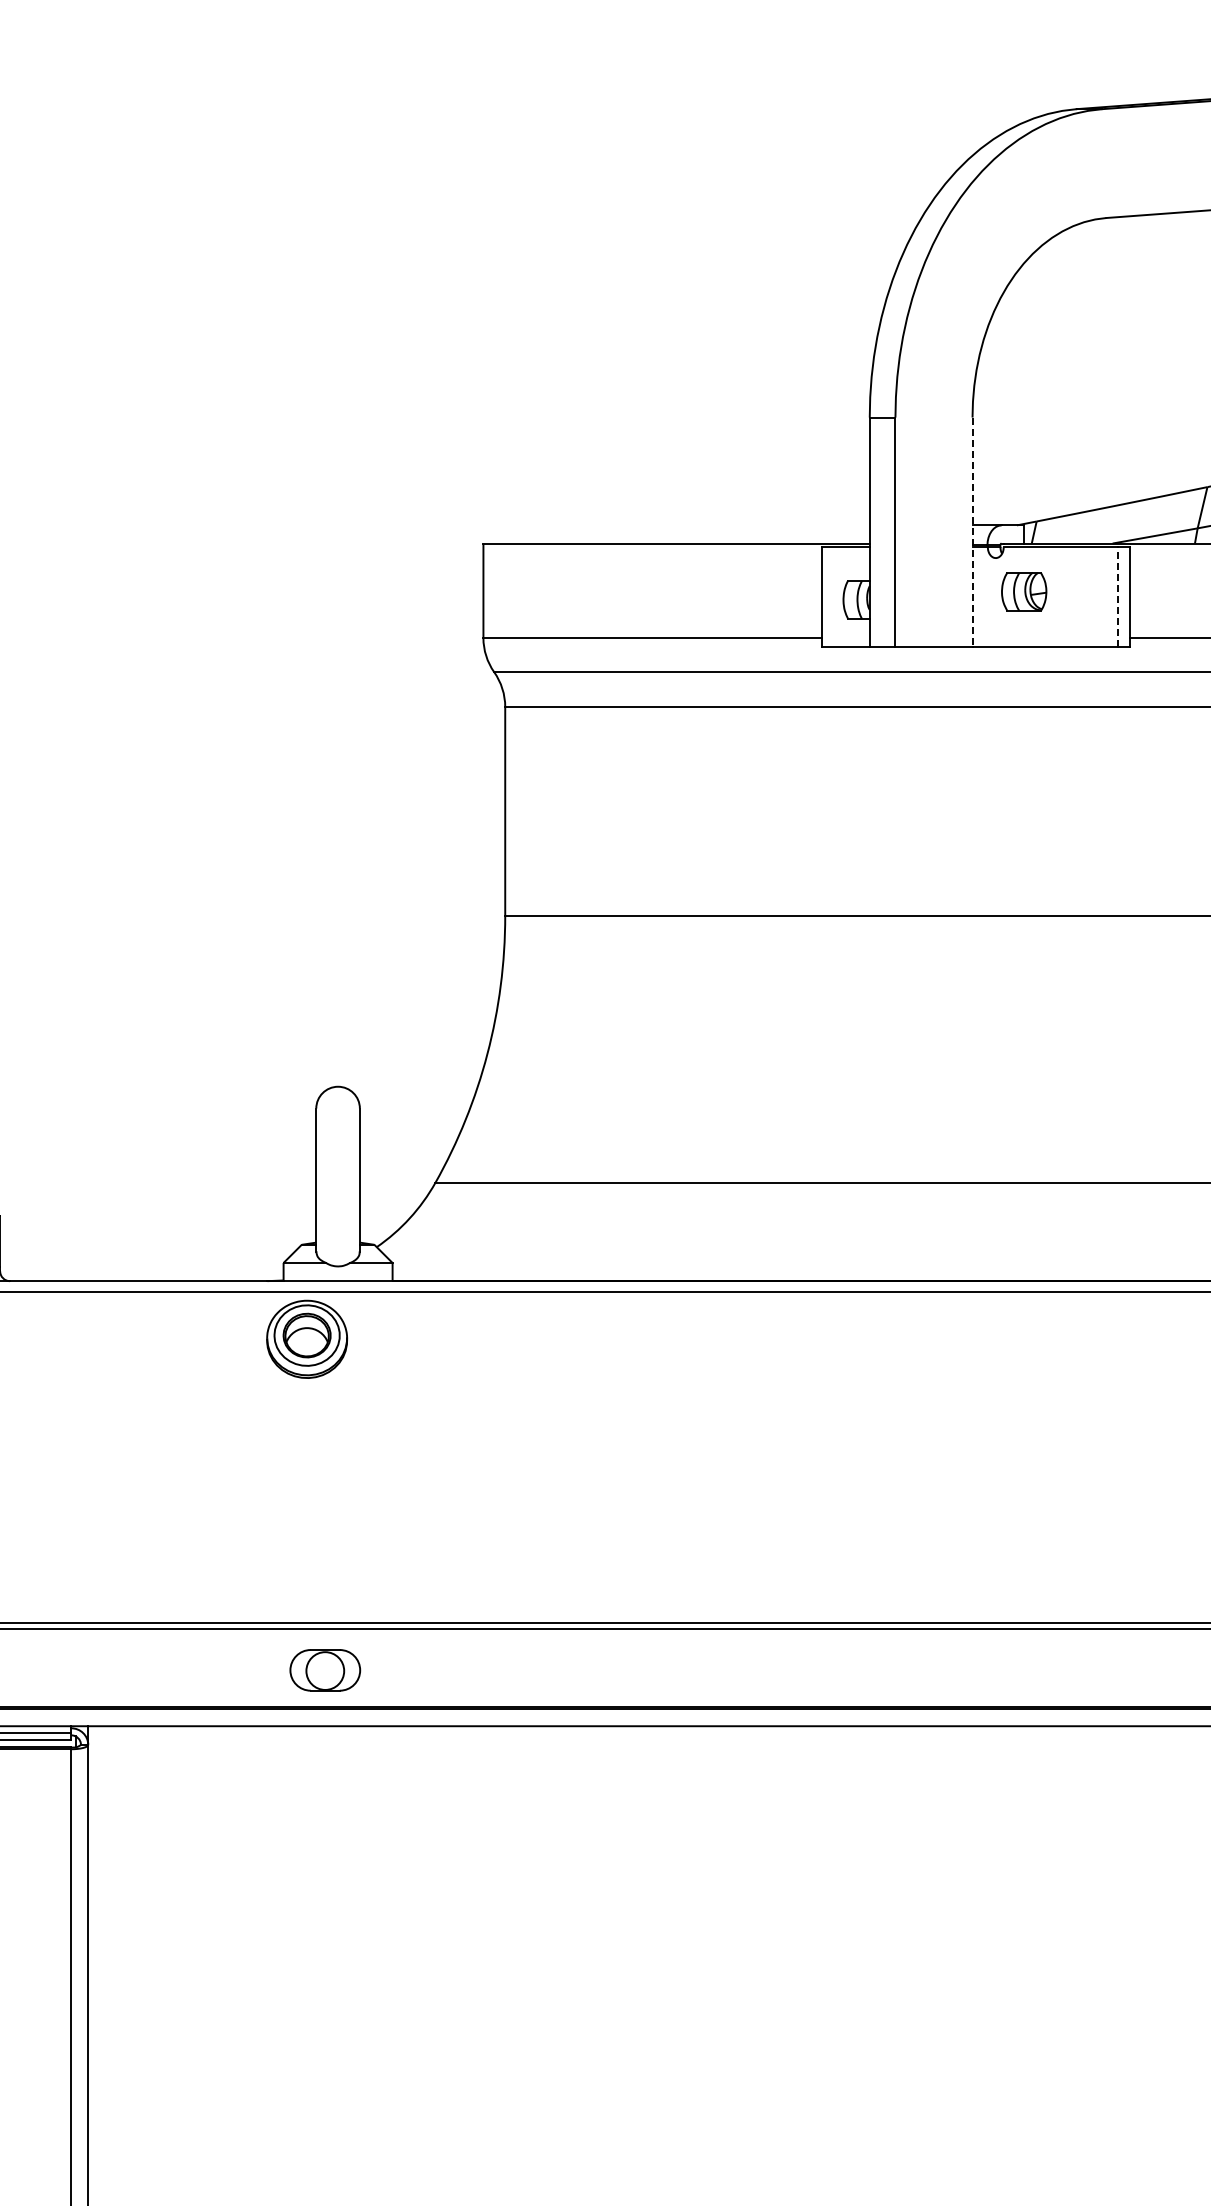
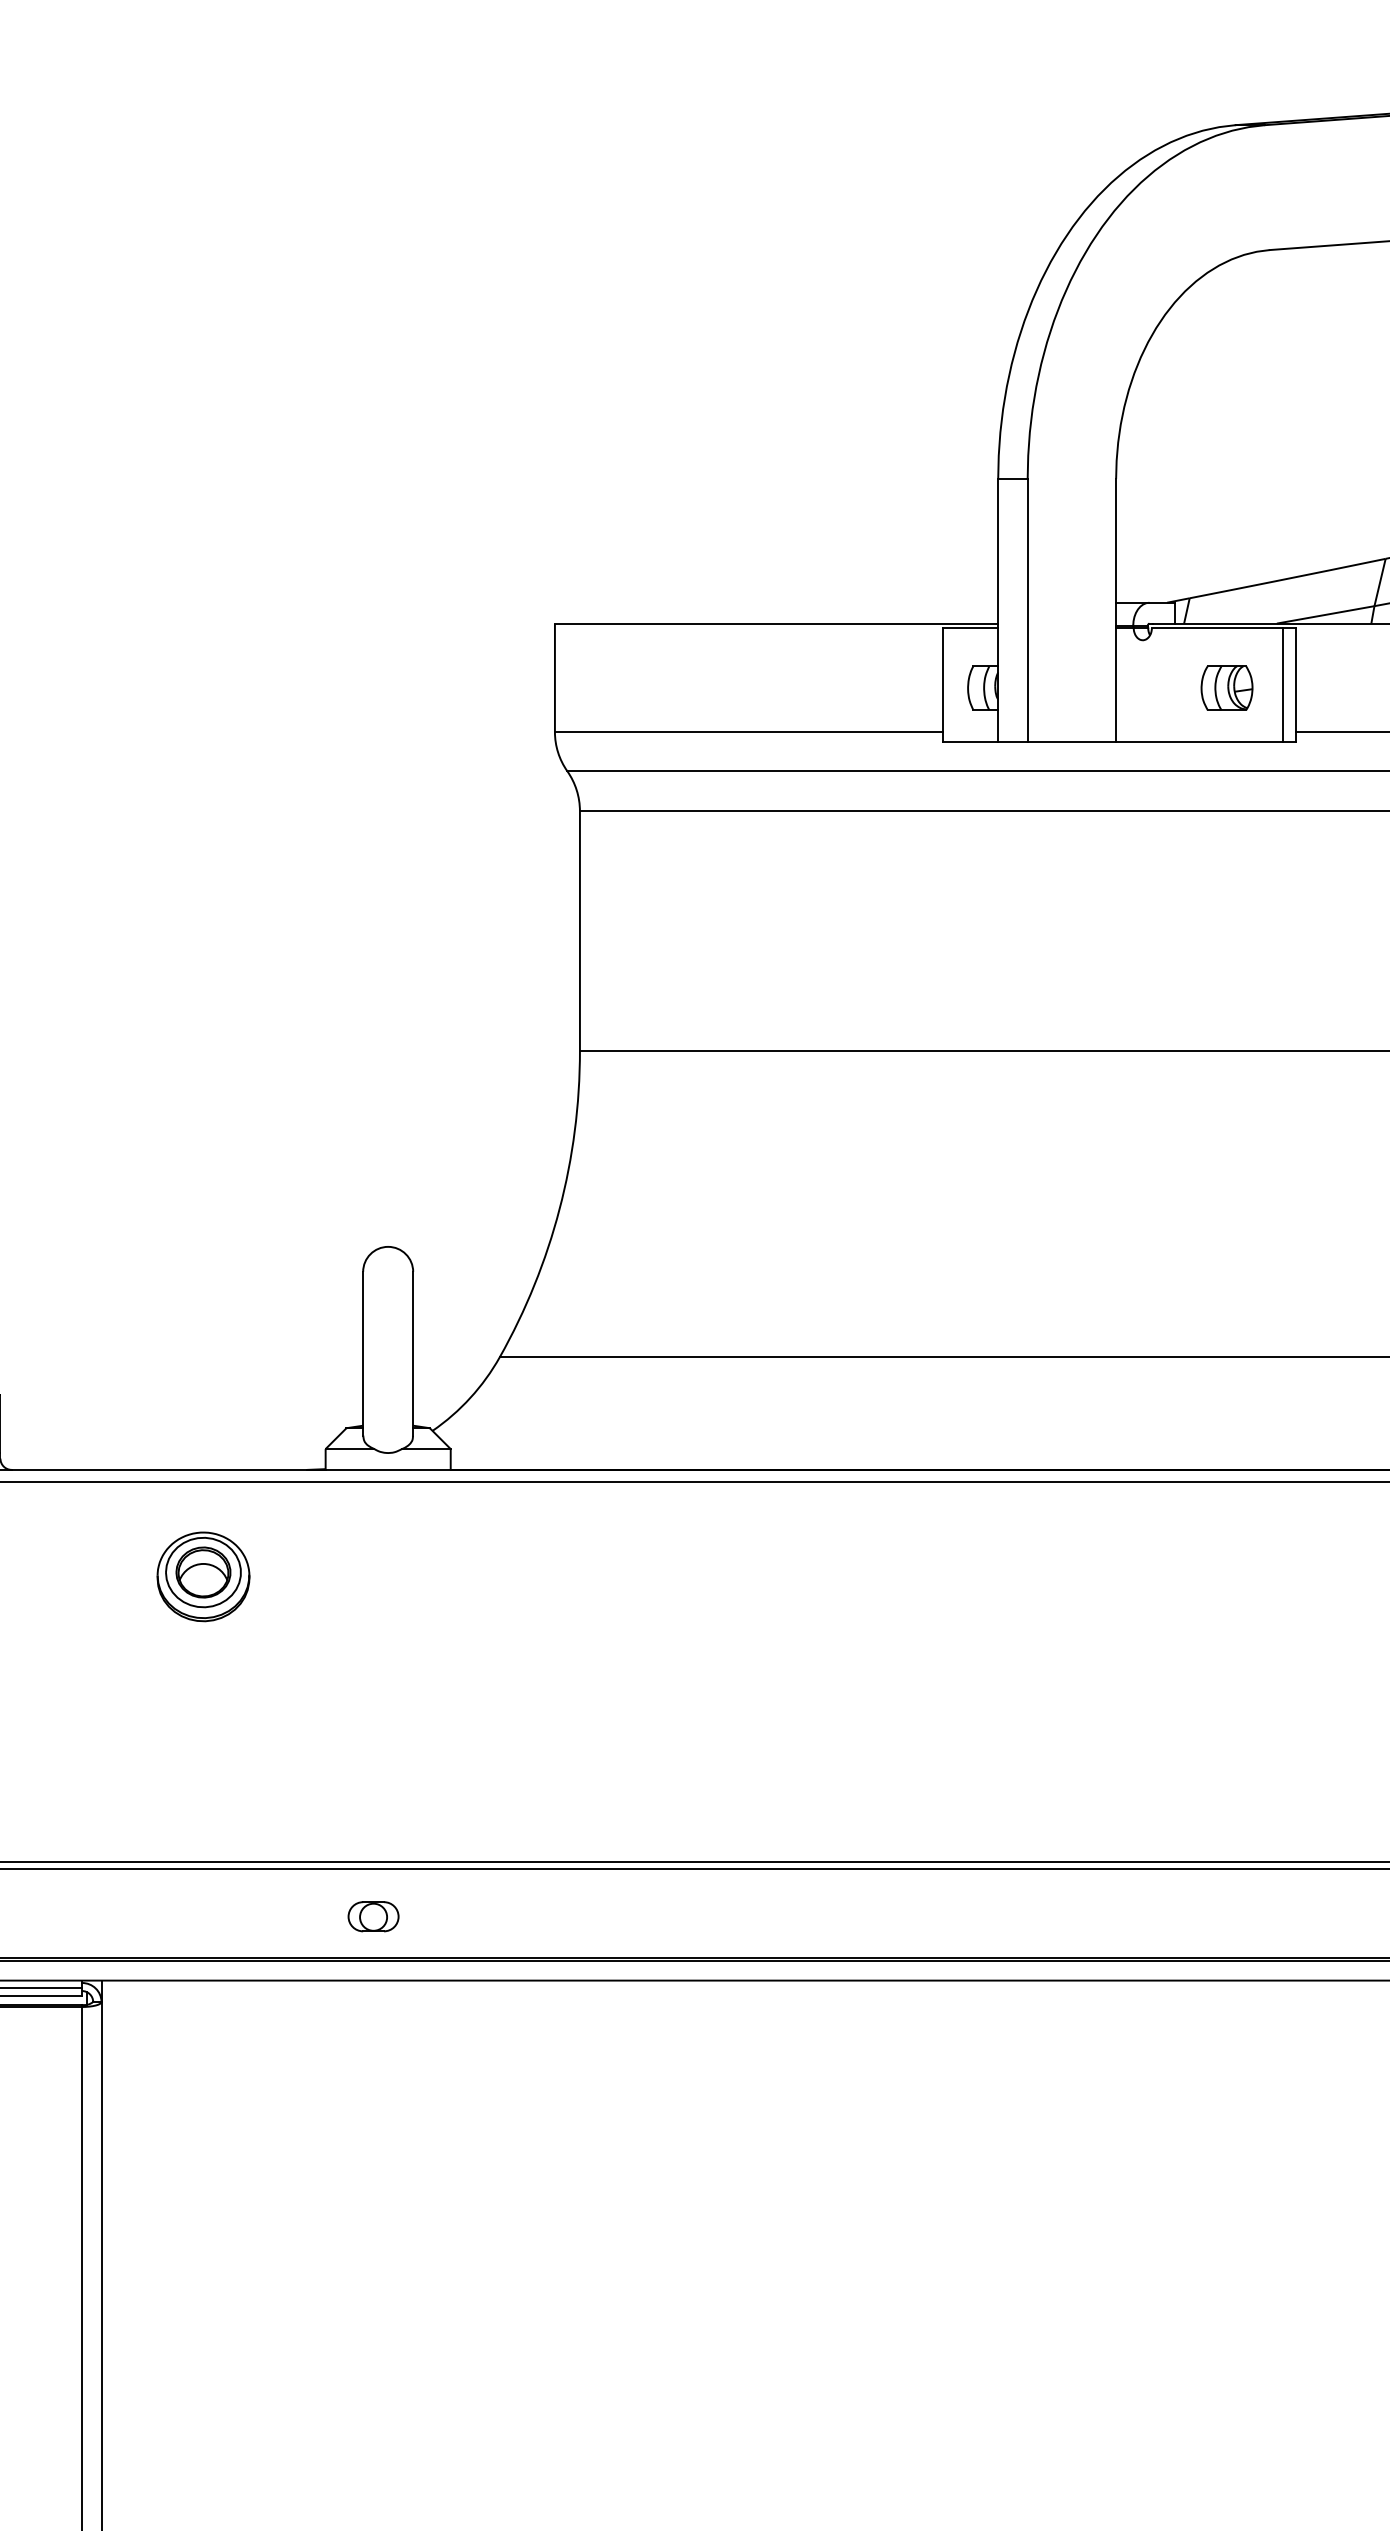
line: (972, 532) -> (1116, 610), dashed -> solid
part: (1024, 591) -> (1227, 687), moved
line: (1118, 597) -> (1283, 685), dashed -> solid
part: (306, 1338) -> (202, 1575), moved
part: (325, 1670) -> (373, 1916), size x0.62

